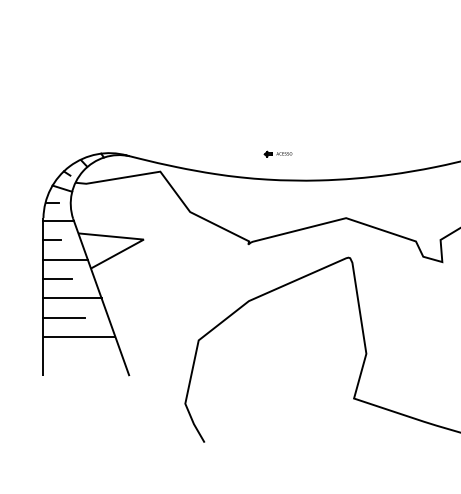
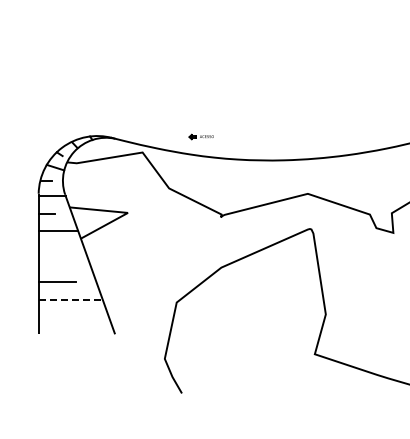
part: (277, 153) -> (200, 136), moved
line: (57, 279) -> (51, 248), removed
line: (72, 298) -> (64, 265), removed
line: (80, 336) -> (71, 299), solid -> dashed

